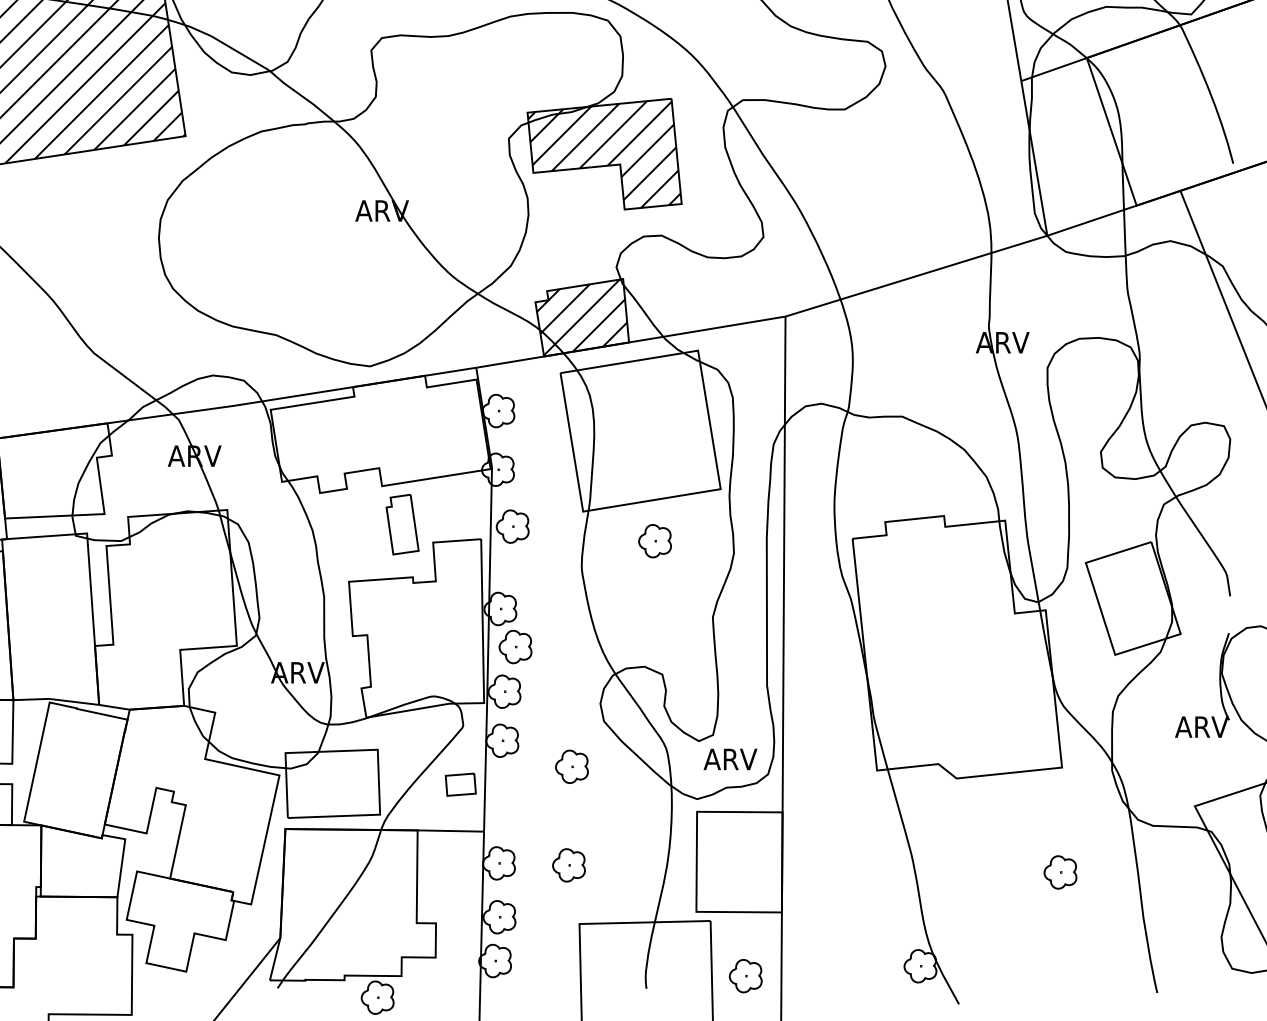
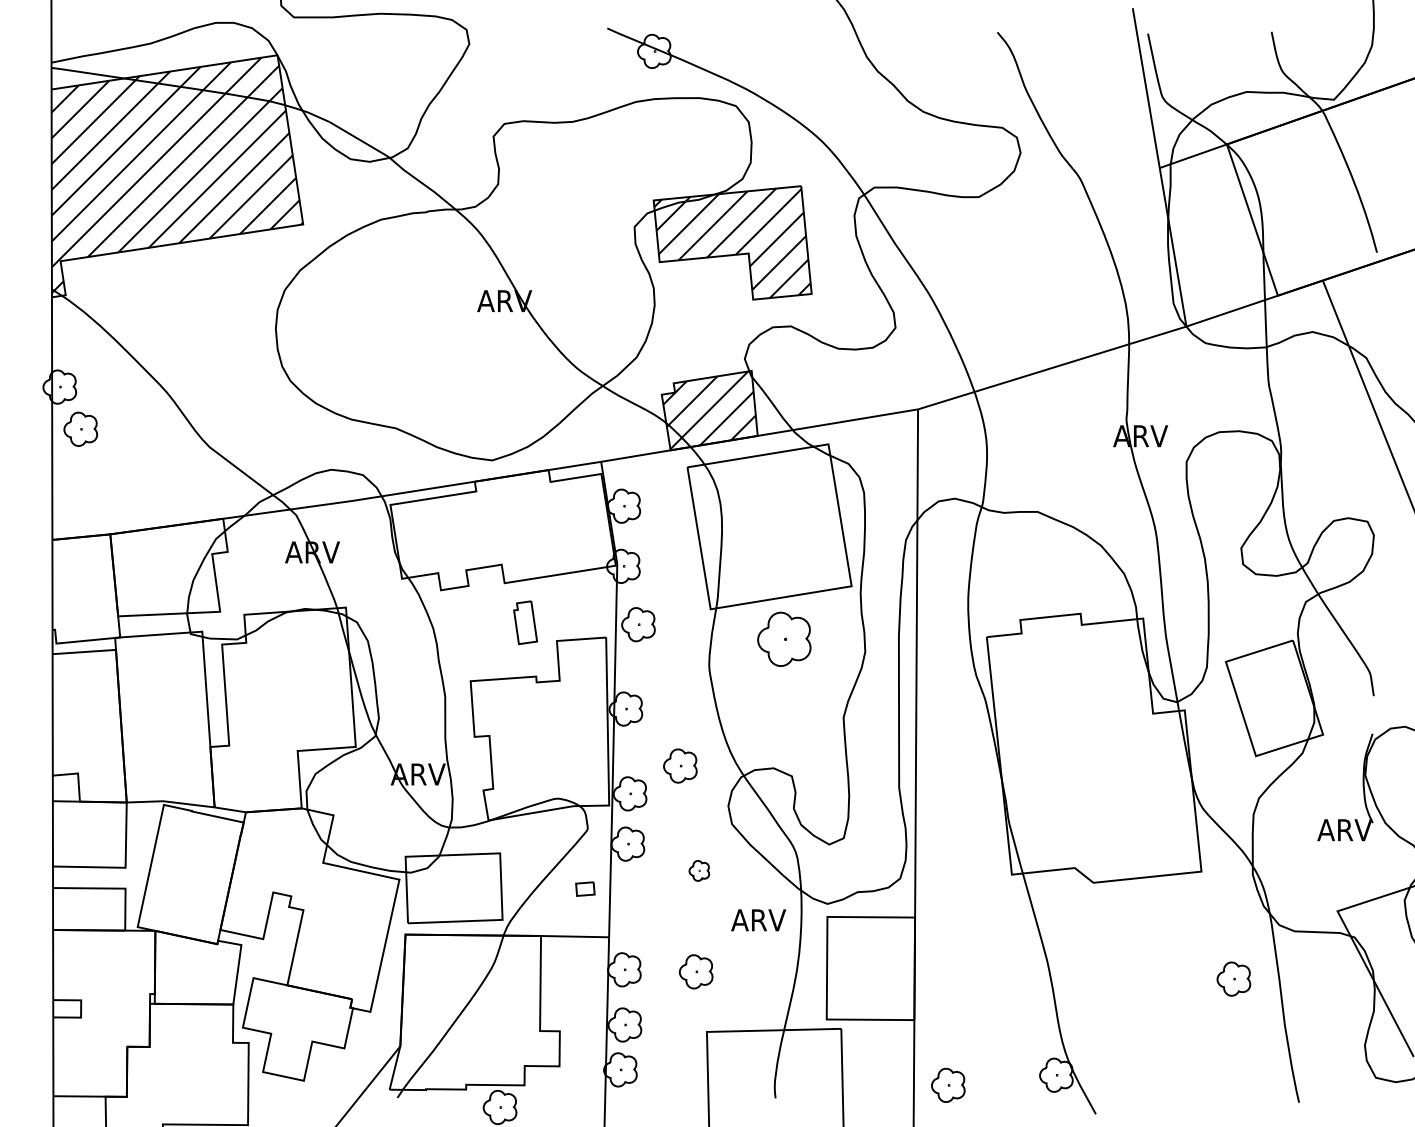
part: (402, 524) -> (525, 622), size x0.7
part: (655, 541) -> (784, 639), size x1.6
part: (515, 646) -> (680, 765), moved
text: (730, 759) -> (758, 920), moved
part: (572, 766) -> (699, 870), size x0.6
part: (461, 784) -> (585, 888), size x0.6
part: (1060, 871) -> (1233, 978), moved
part: (745, 975) -> (948, 1084), moved

